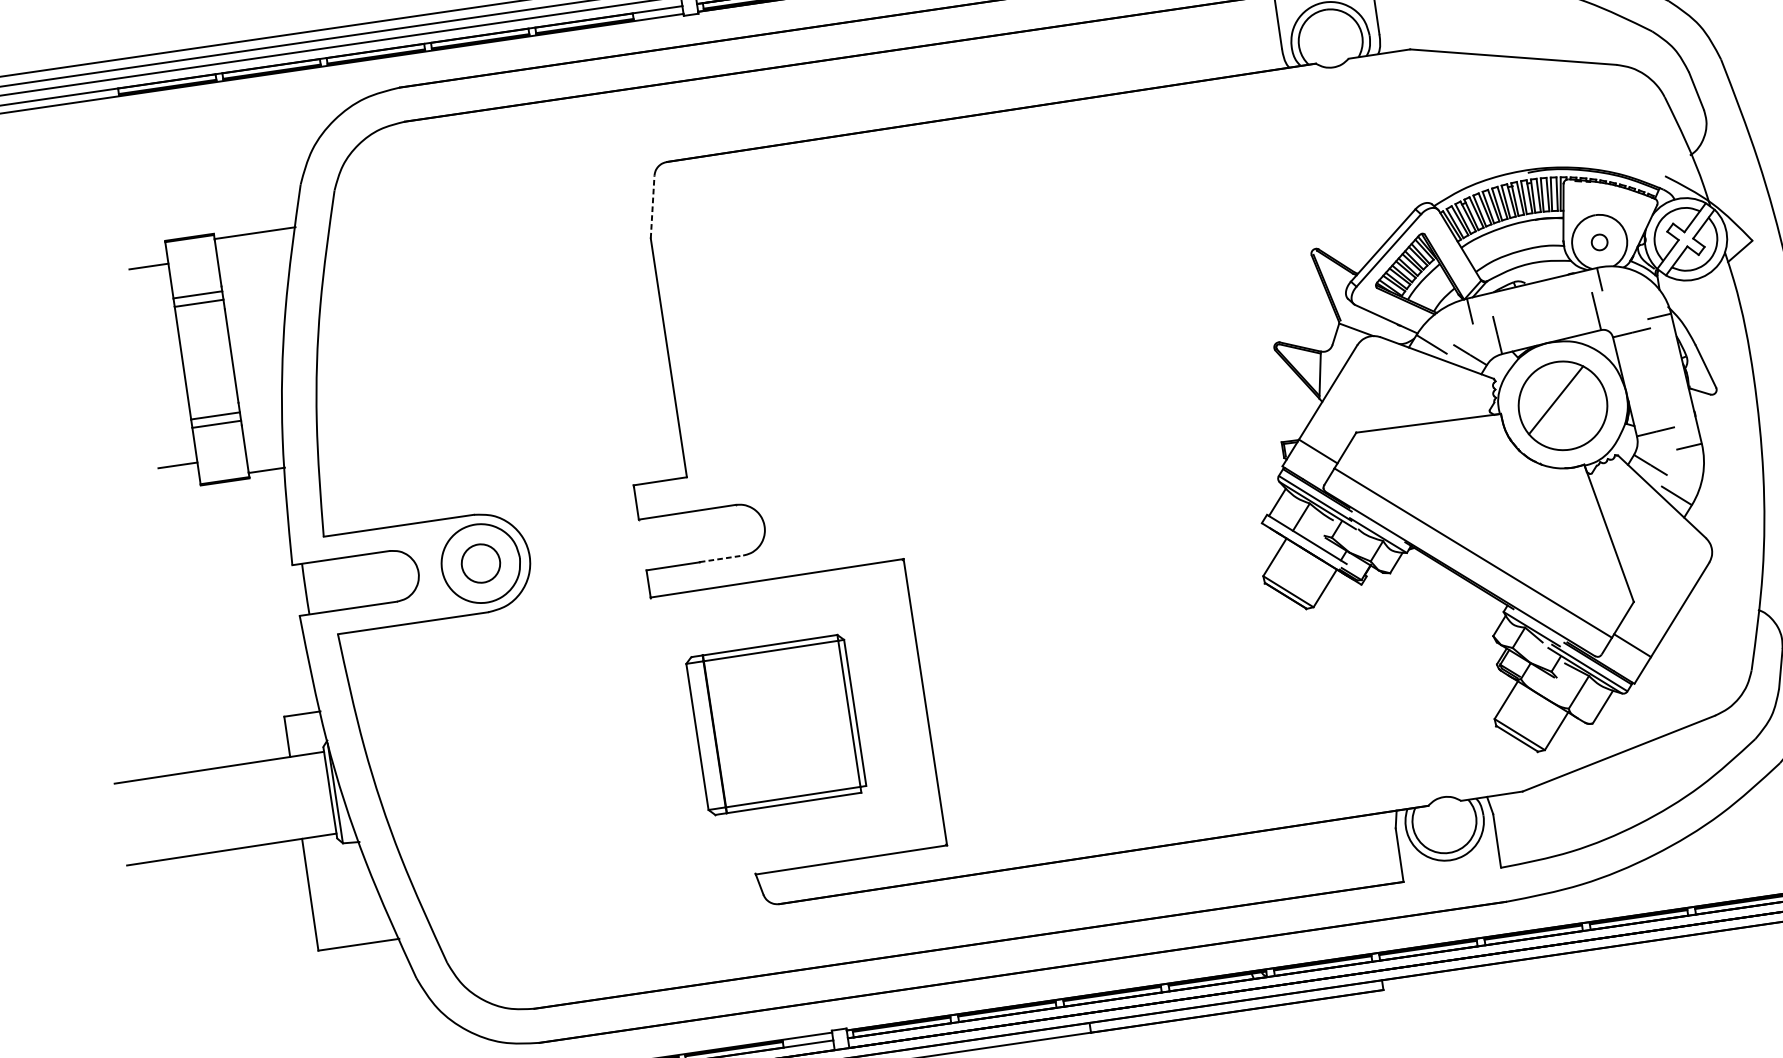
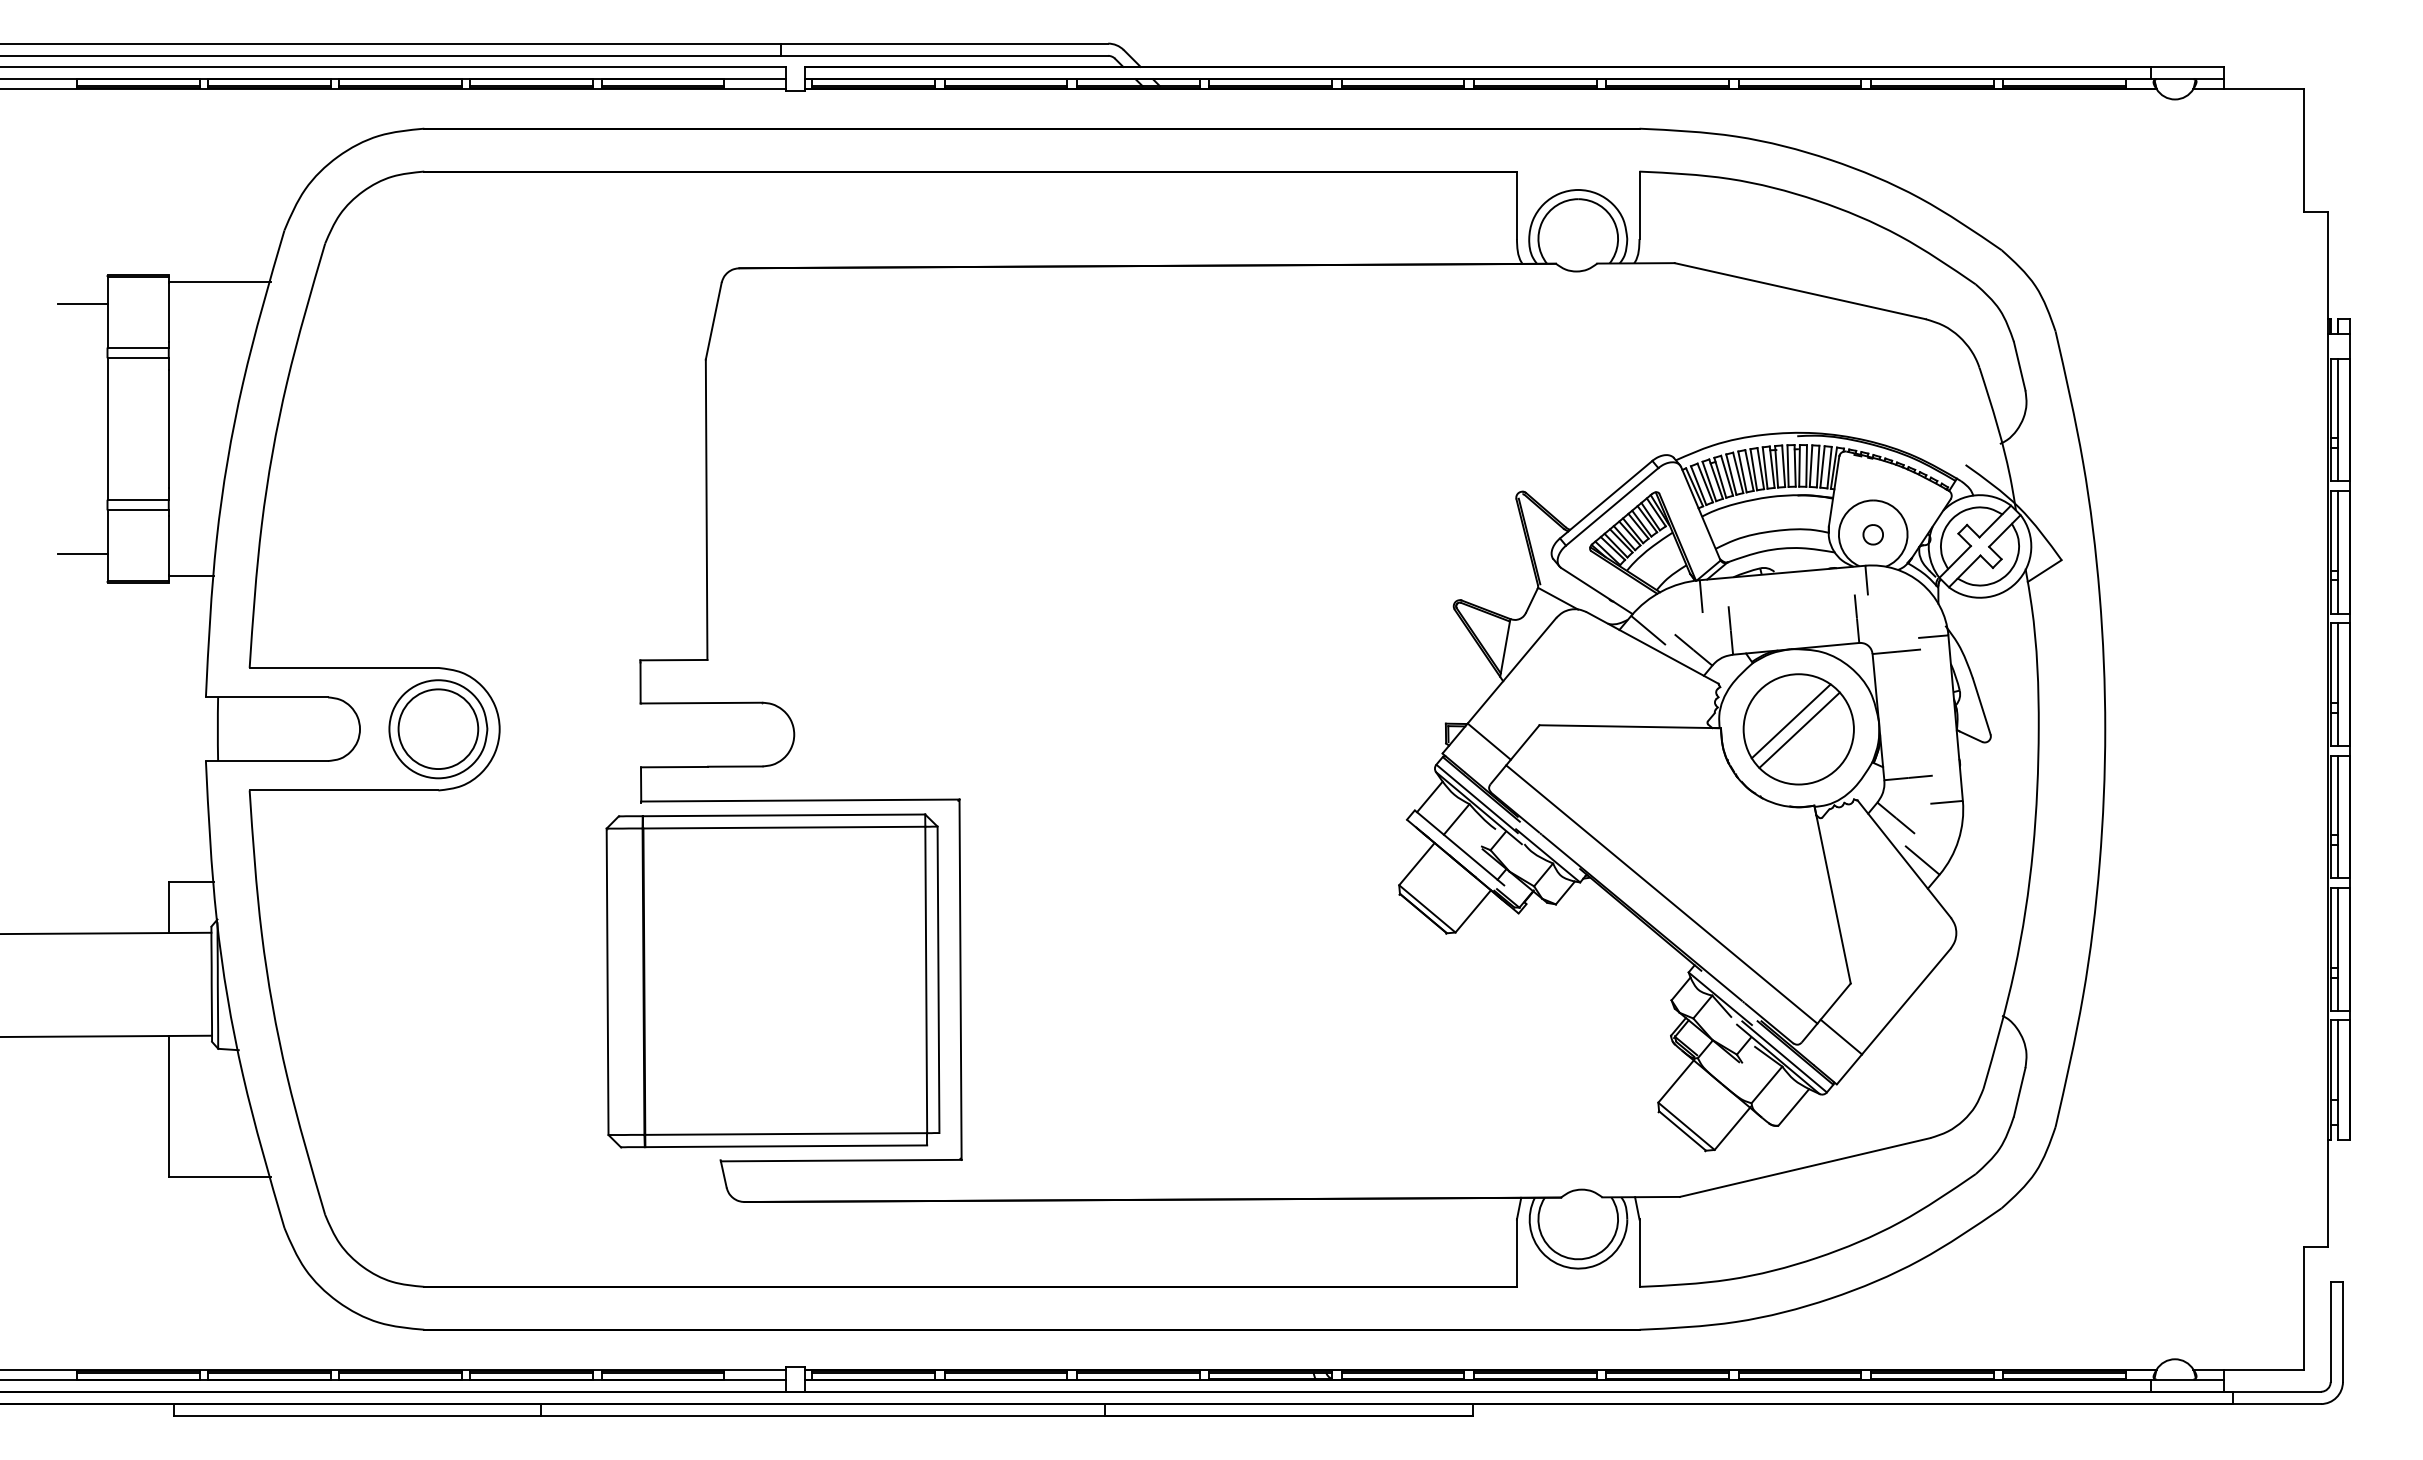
line: (652, 206) -> (713, 320), dashed -> solid
line: (1563, 405) -> (1799, 729), added
line: (721, 558) -> (735, 766), dashed -> solid
circle: (481, 563) -> (438, 729), size x1.67
part: (775, 724) -> (772, 980), size x1.67

